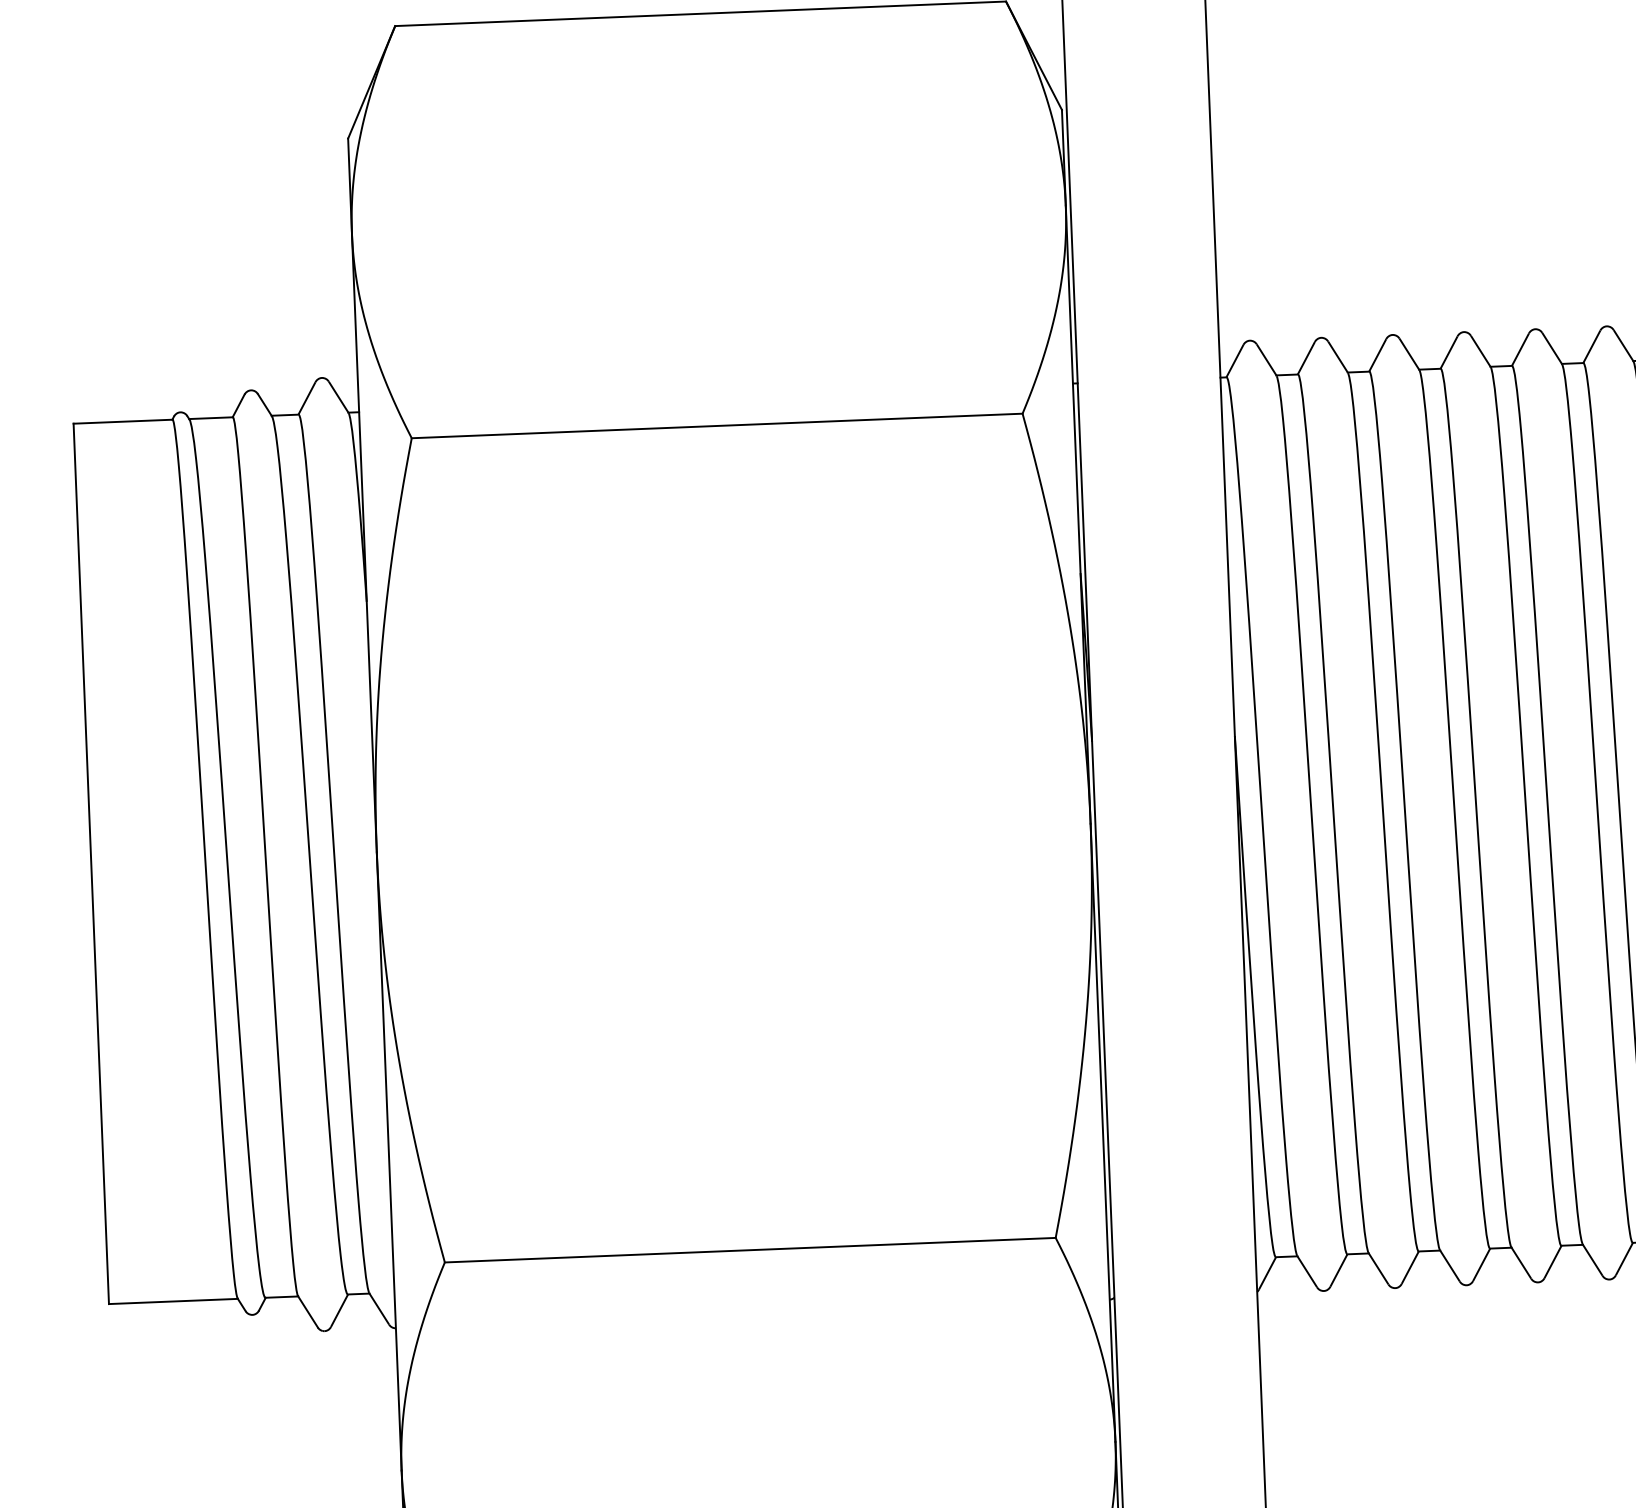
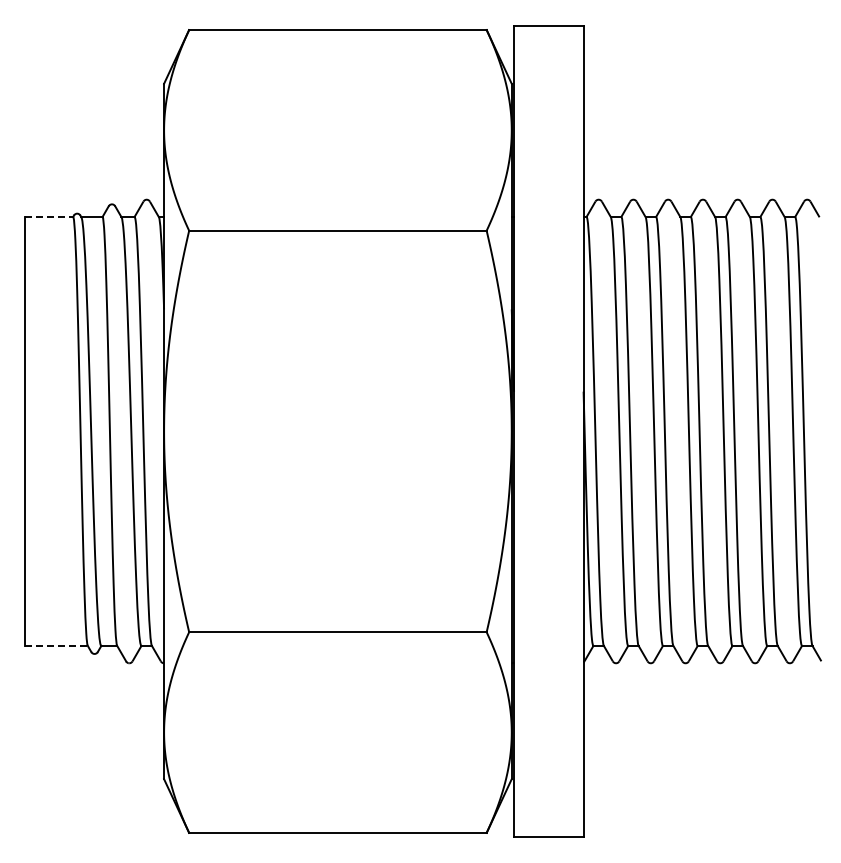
line: (123, 422) -> (49, 217), solid -> dashed
line: (173, 1300) -> (56, 645), solid -> dashed

